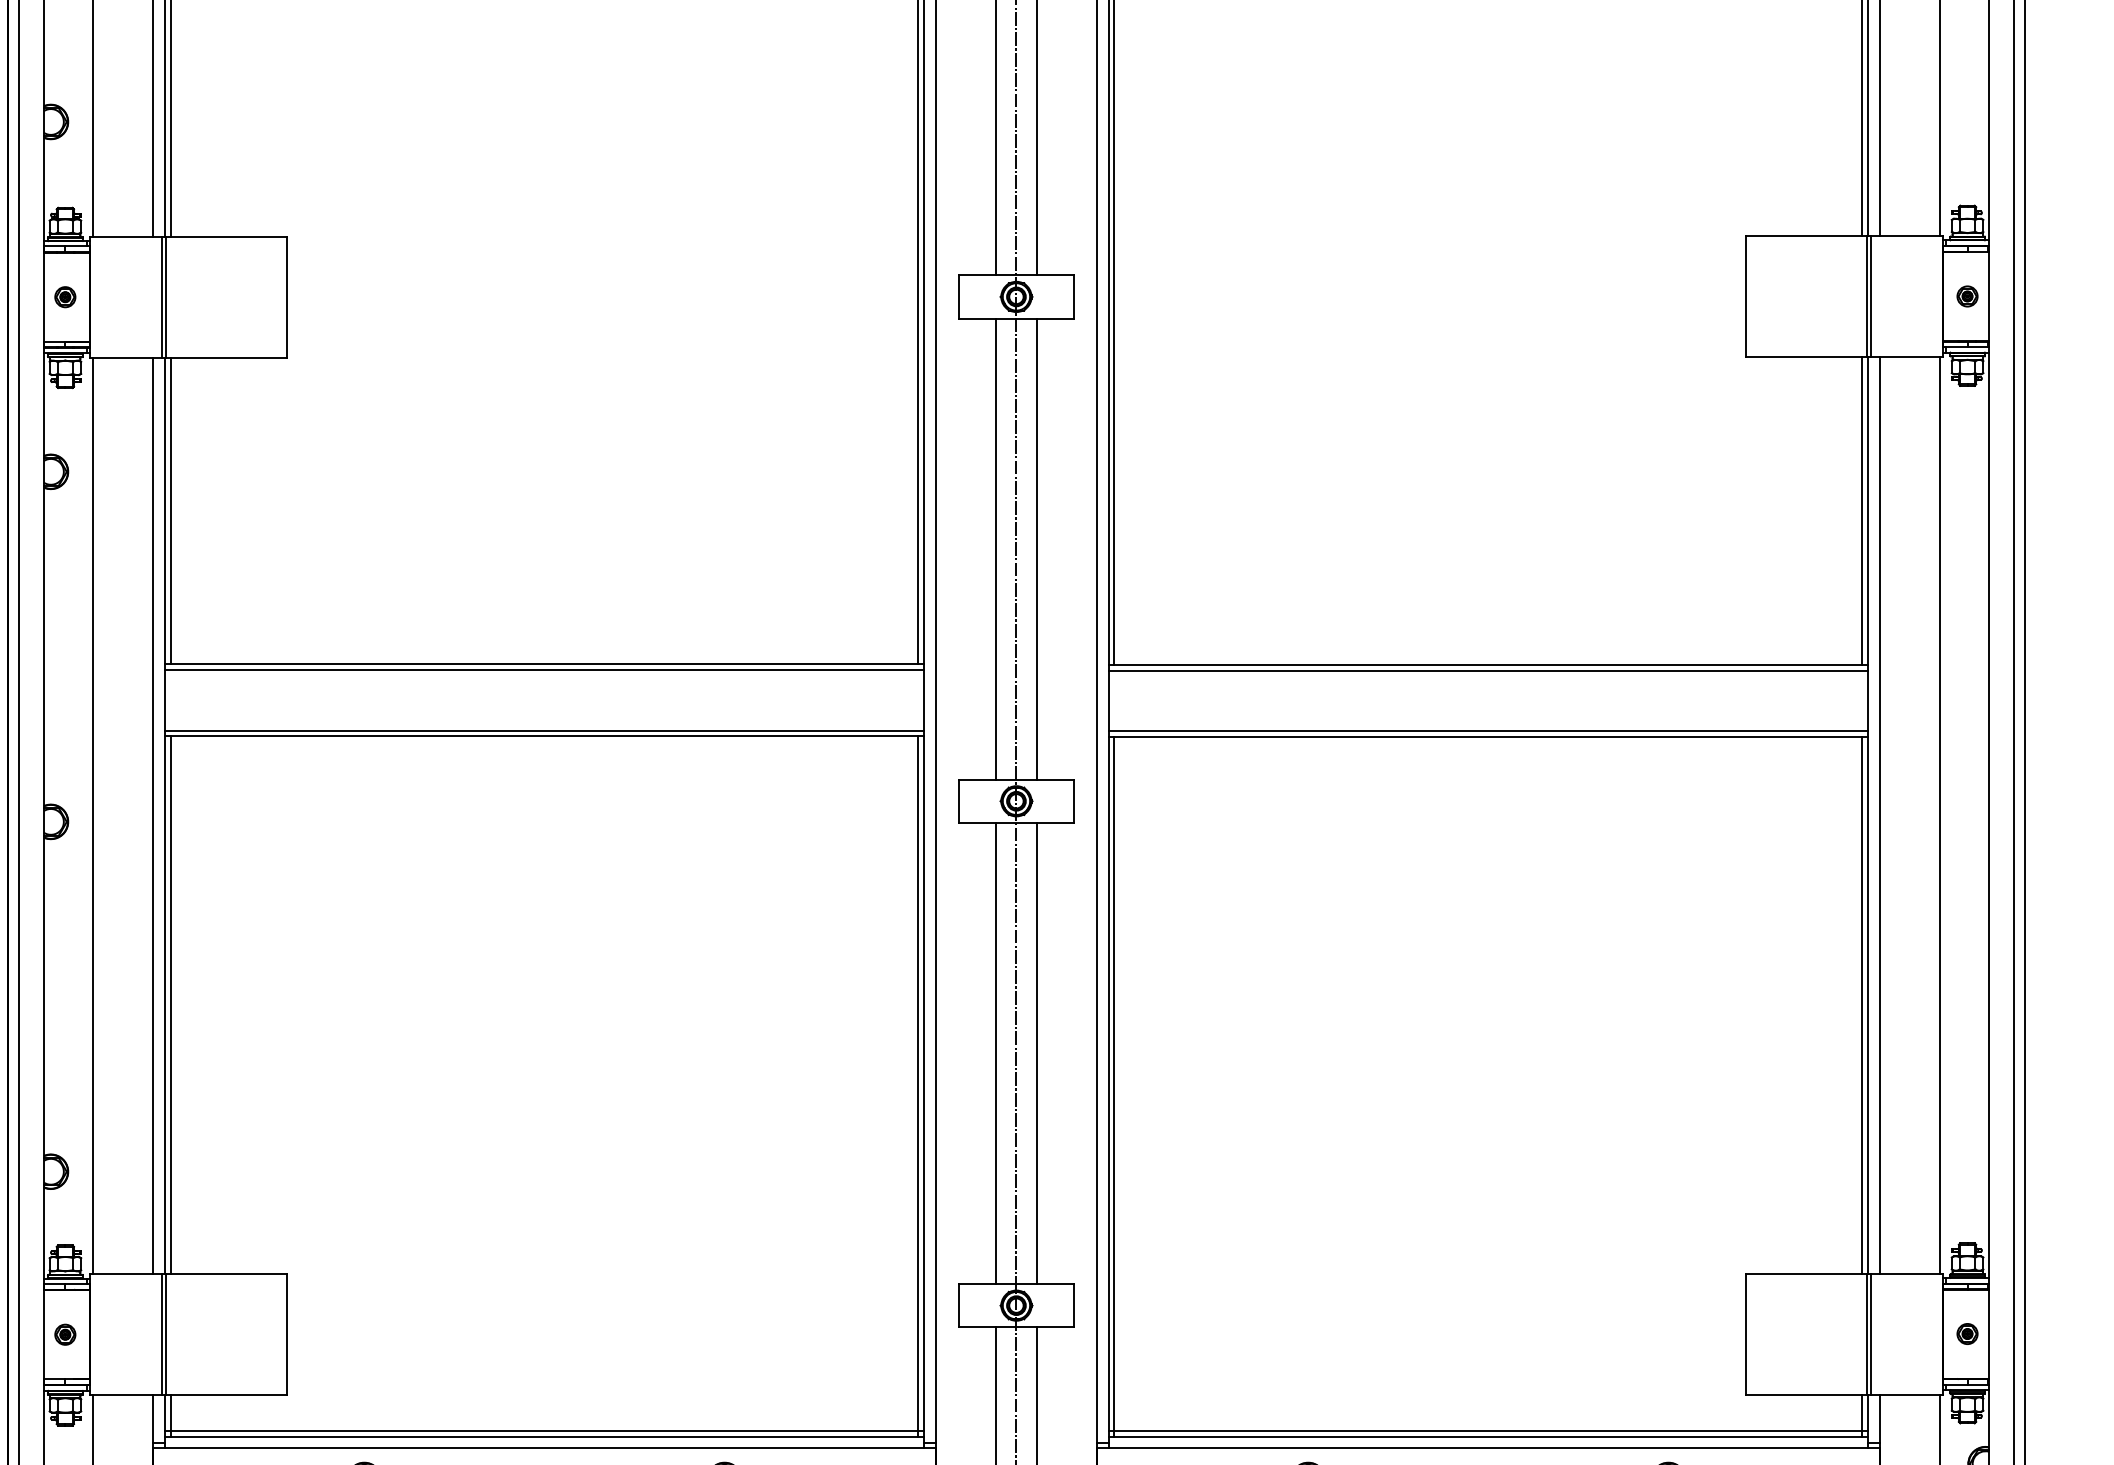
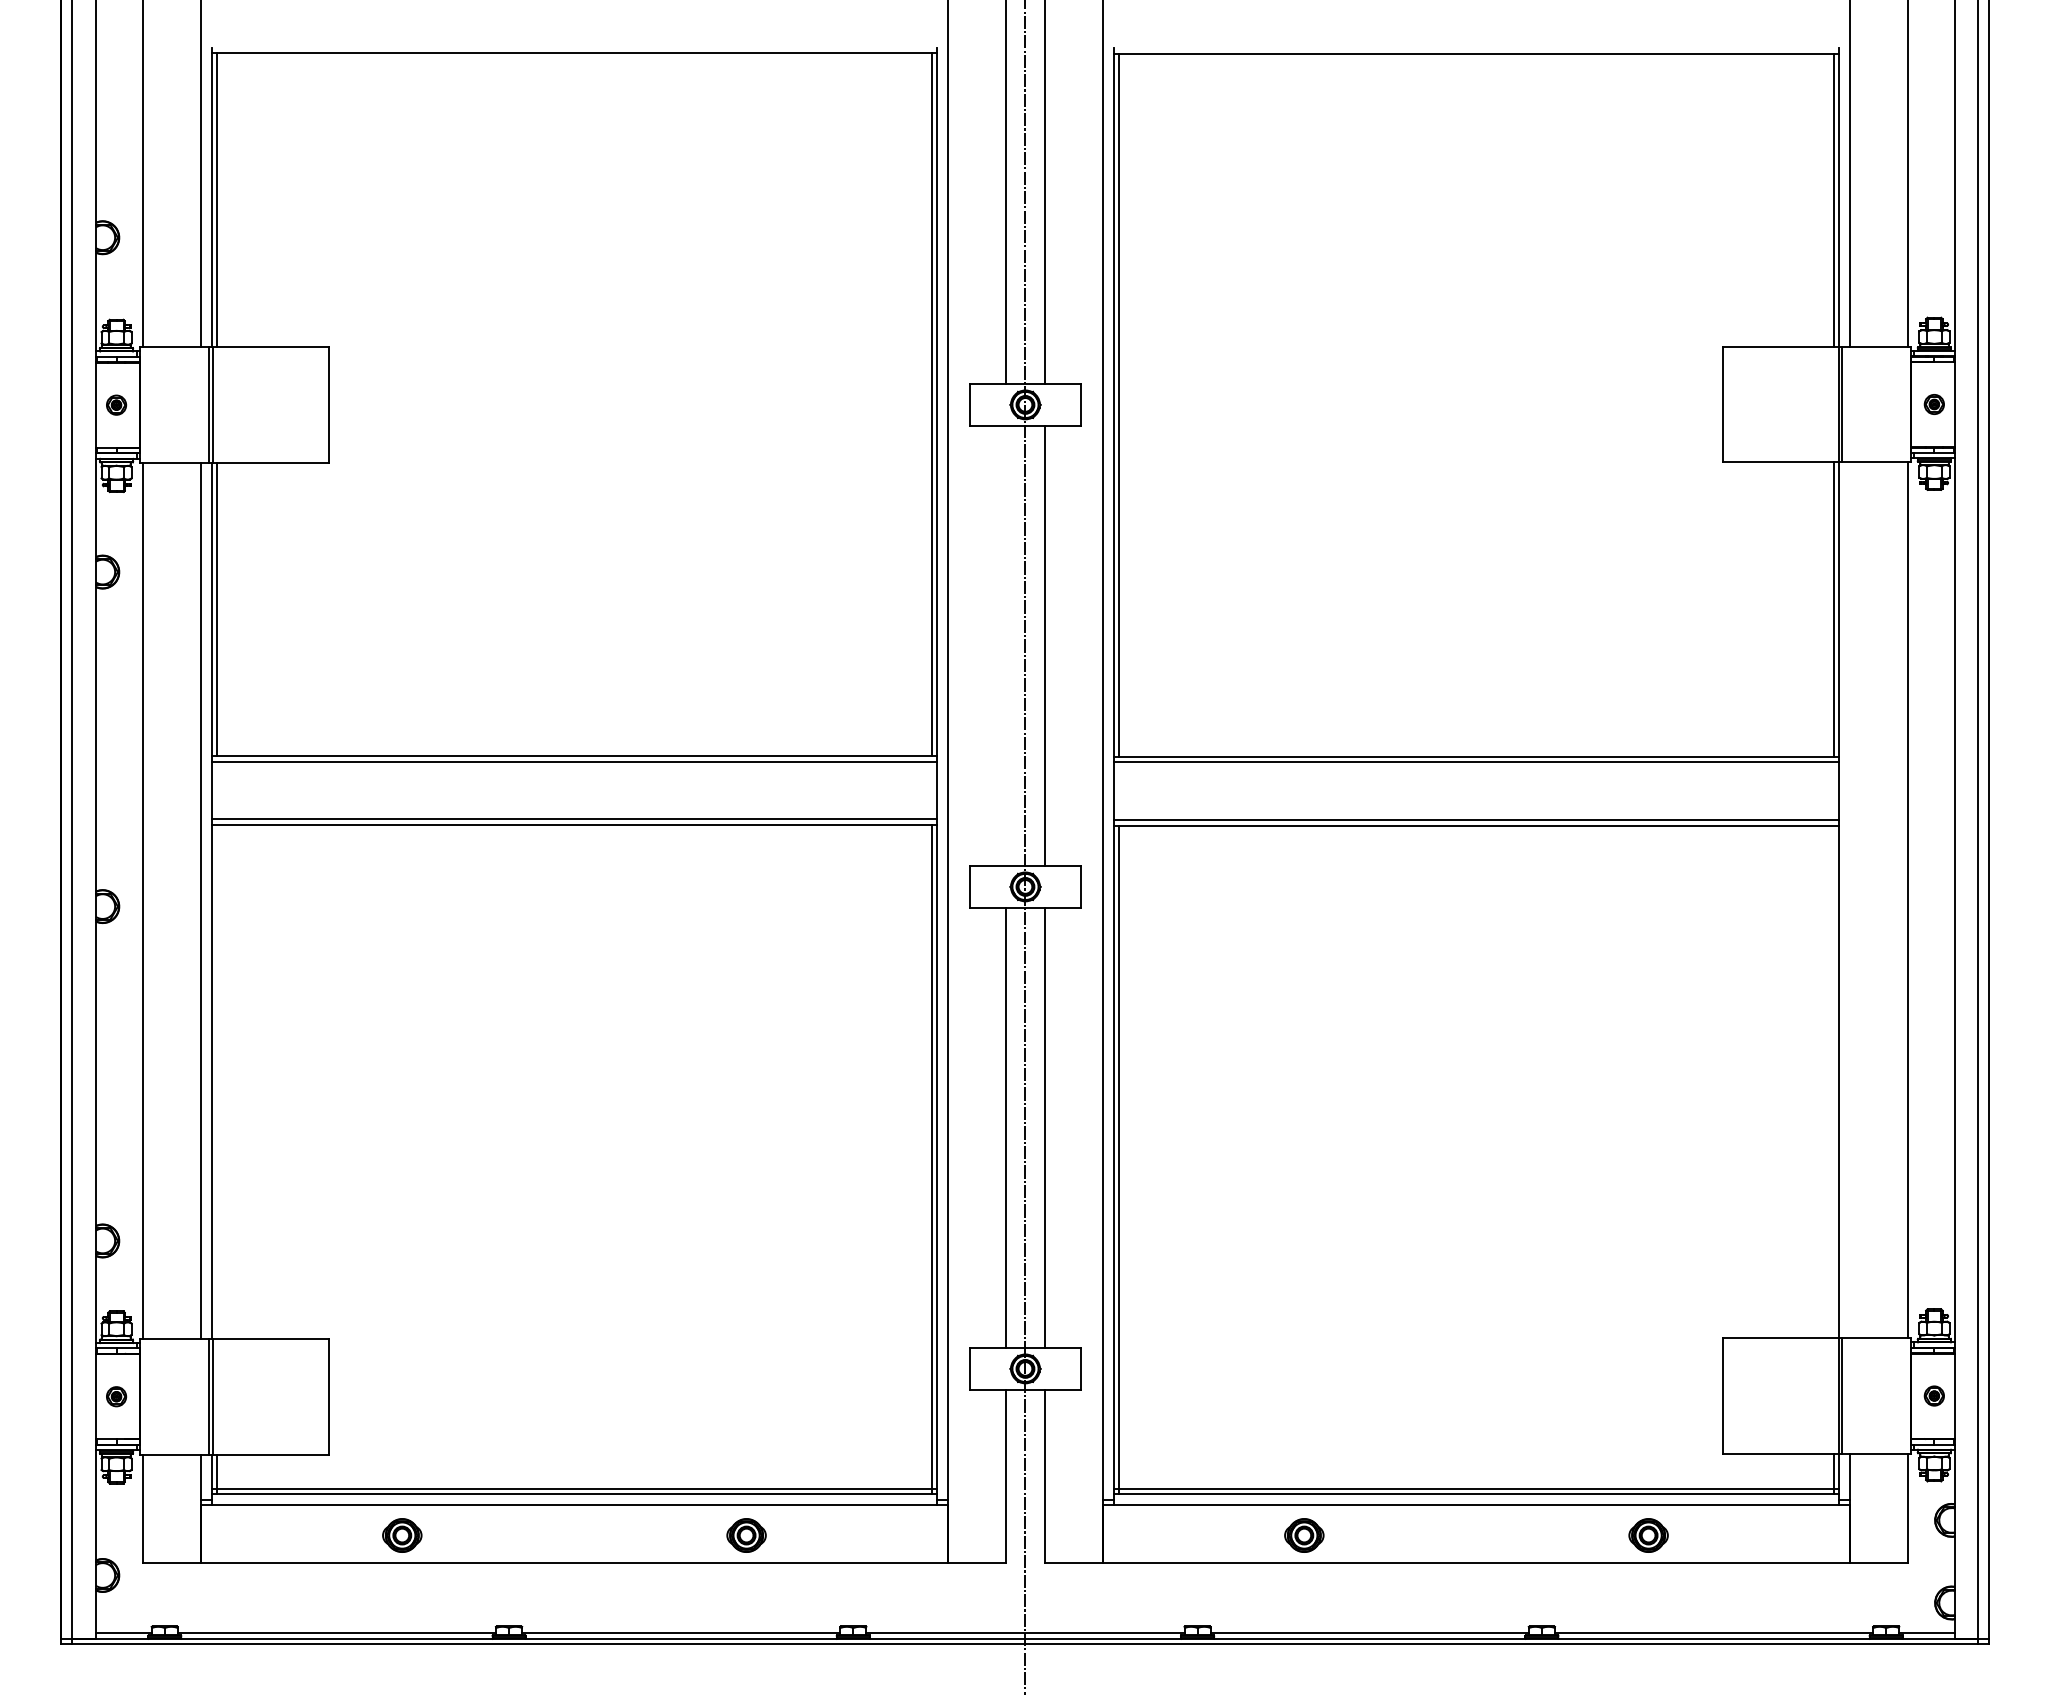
line: (996, 548) -> (1006, 645), removed
line: (1879, 815) -> (1850, 900), removed
line: (170, 1004) -> (217, 1081), removed
line: (1861, 1004) -> (1833, 1081), removed

